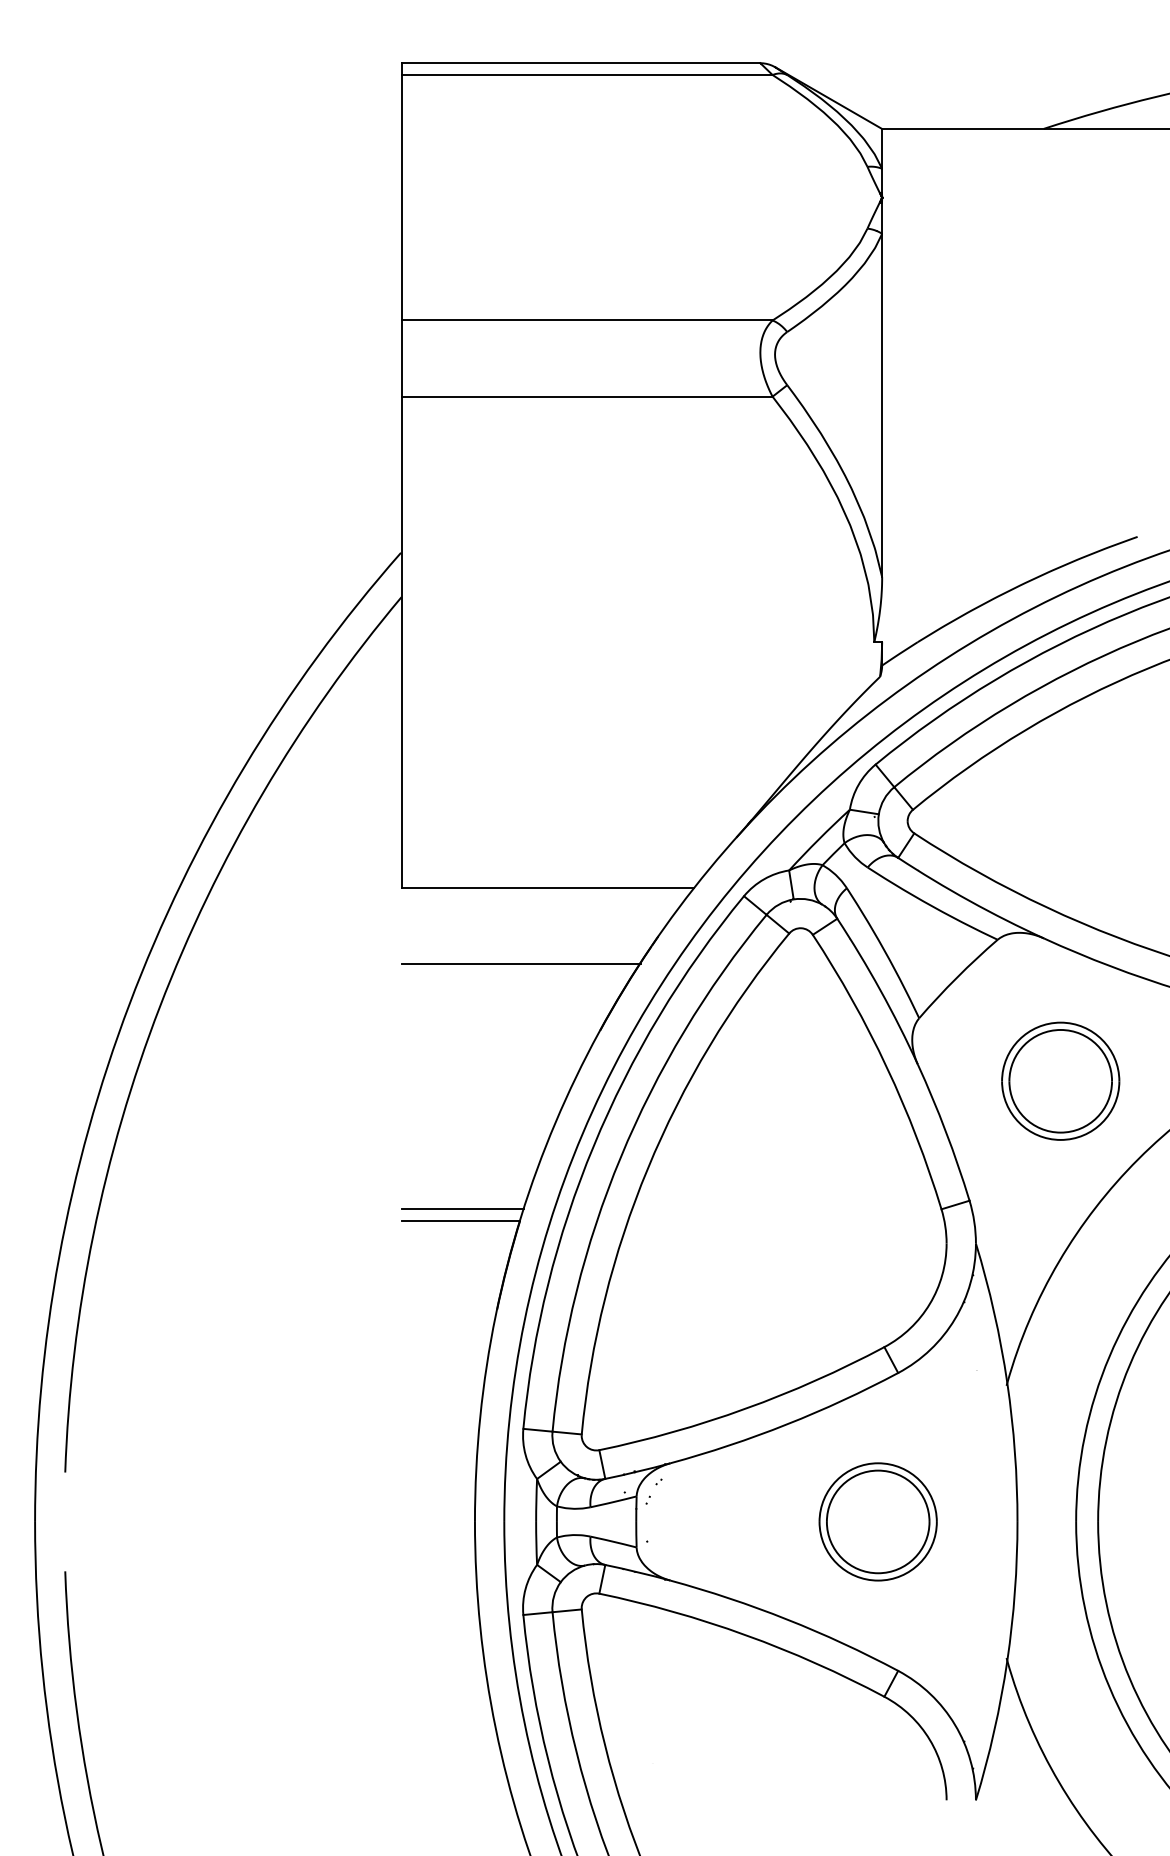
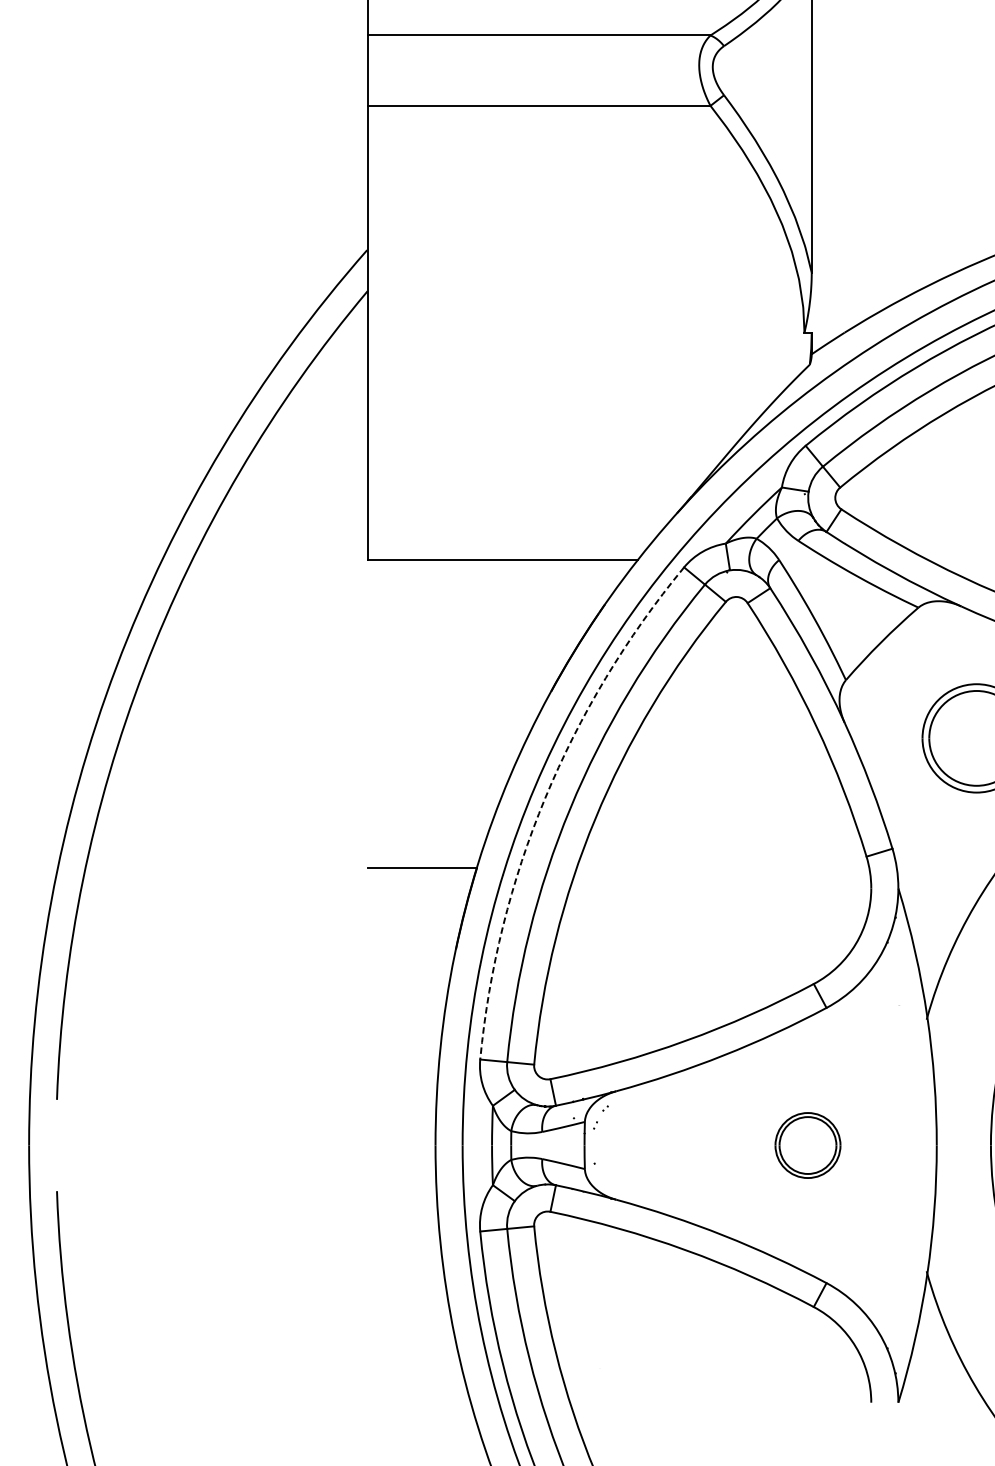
line: (520, 963) -> (477, 629), removed
arc: (593, 1145) -> (545, 797), solid -> dashed
line: (462, 1209) -> (424, 856), removed
part: (877, 1521) -> (807, 1145), size x0.6

